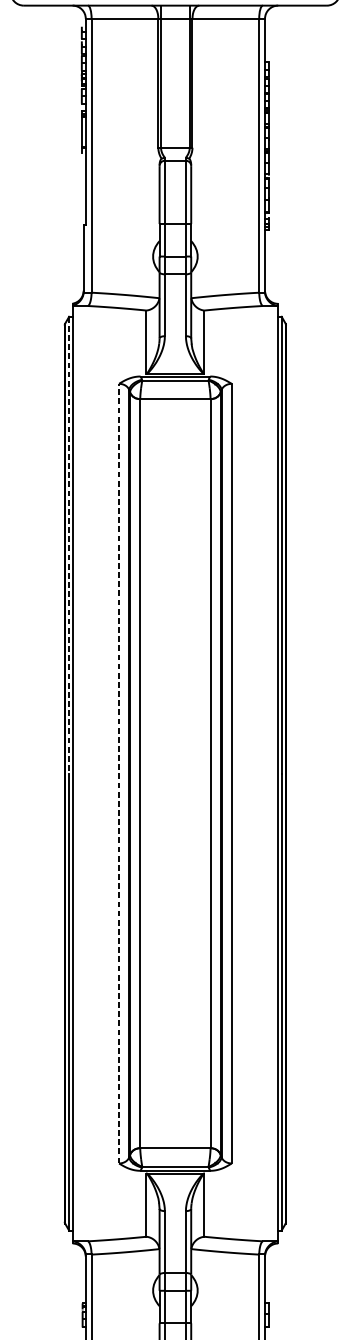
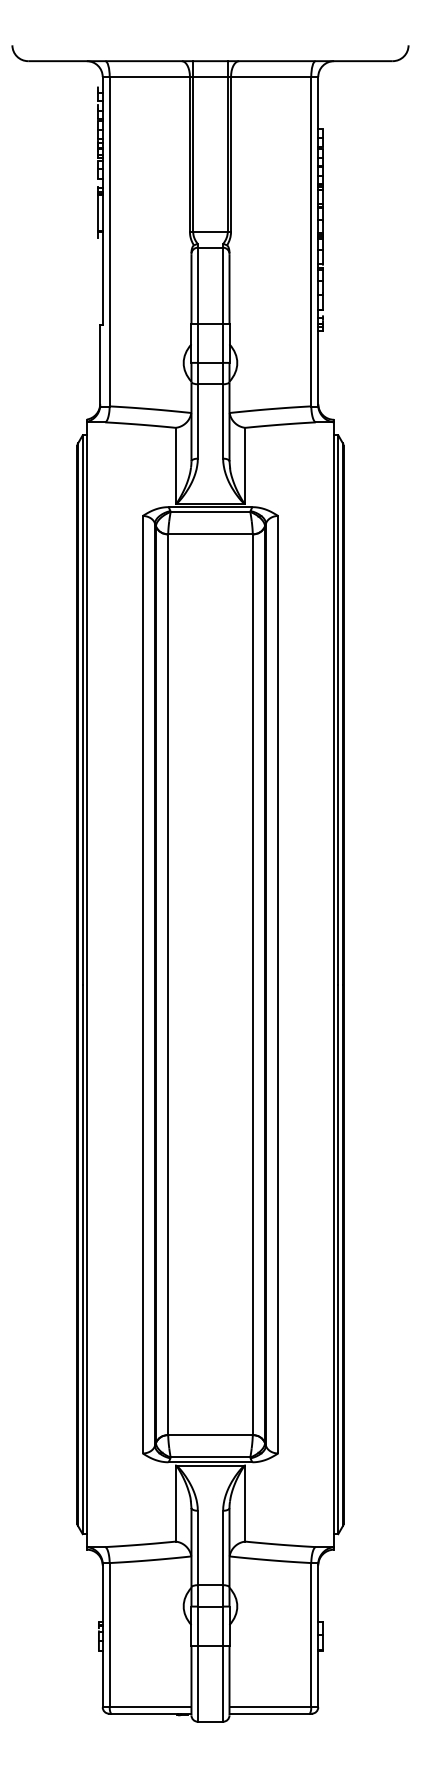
line: (68, 545) -> (82, 710), dashed -> solid
line: (118, 773) -> (142, 984), dashed -> solid

